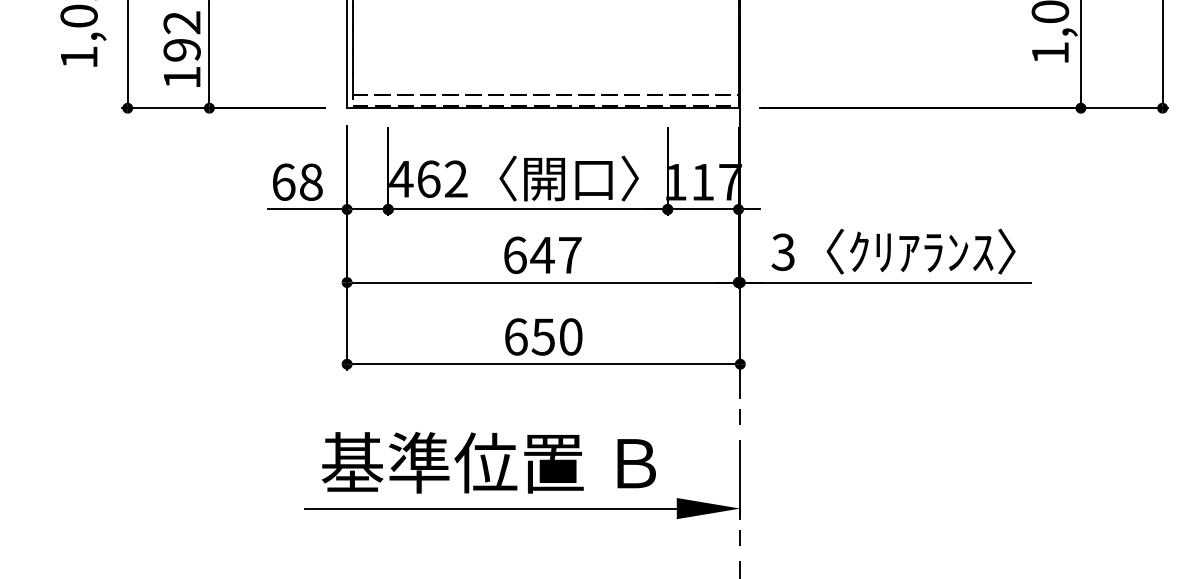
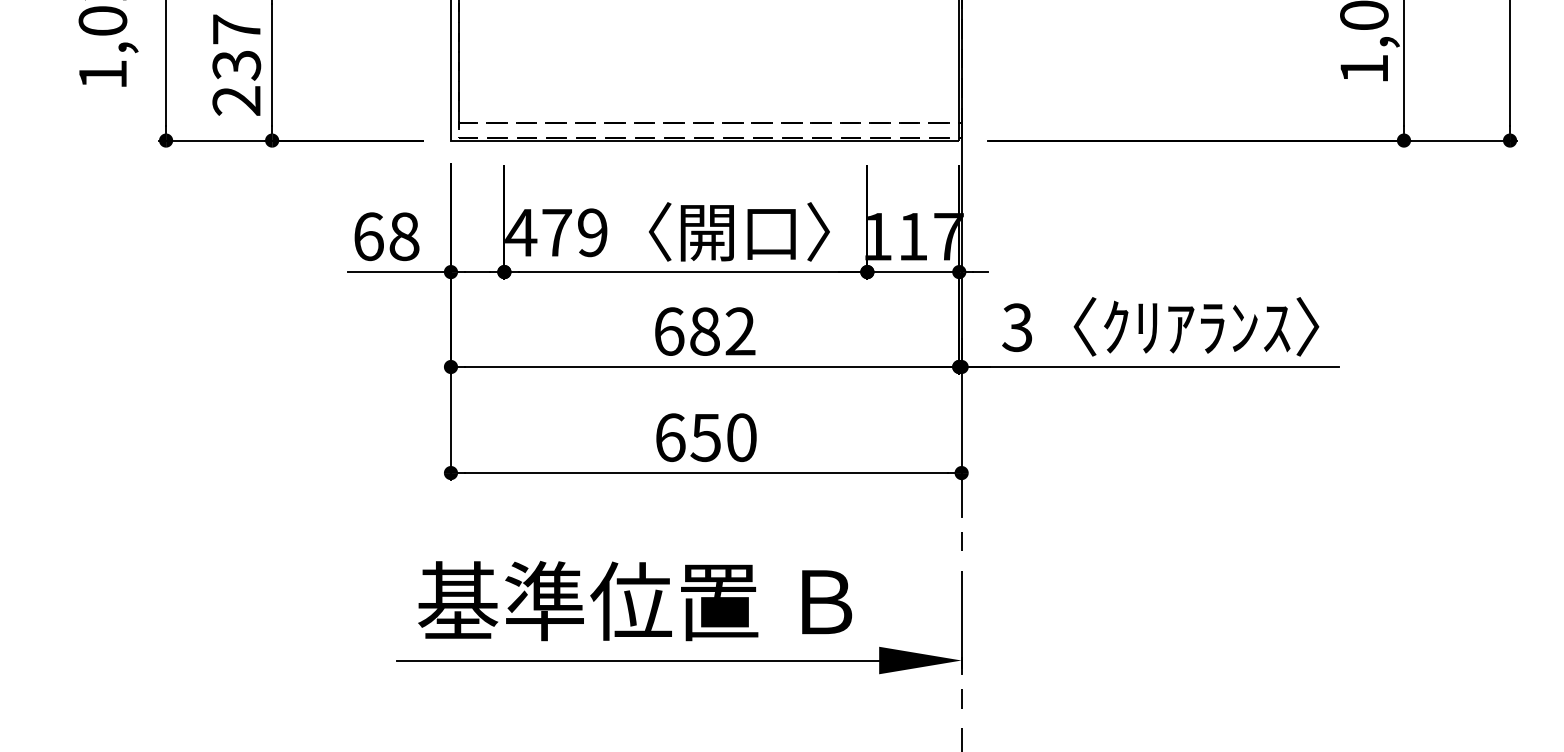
text: (181, 49) -> (236, 64), 192 -> 237
text: (442, 179) -> (574, 232), 462 -> 479
text: (555, 255) -> (721, 331), 647 -> 682

